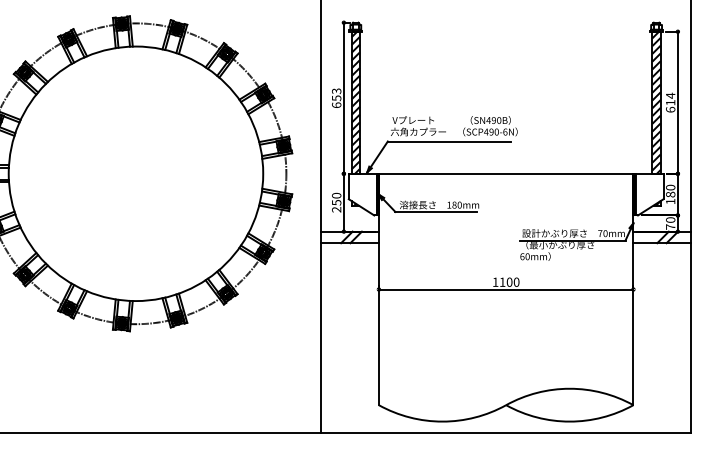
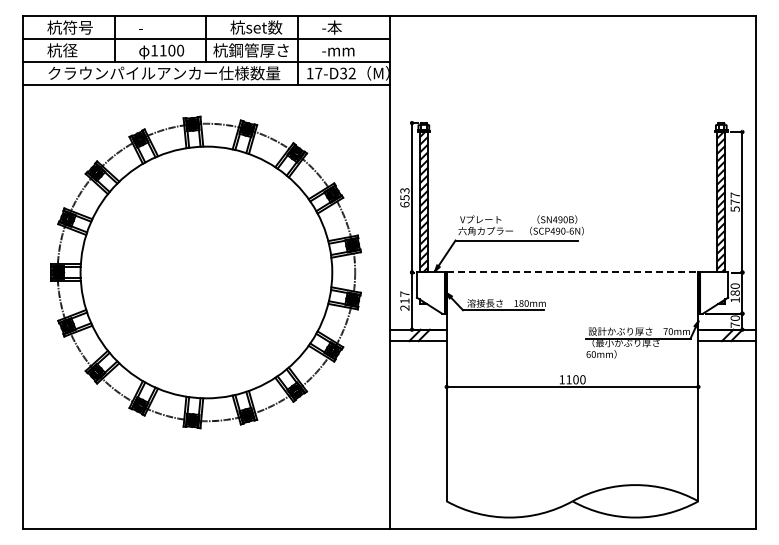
text: (669, 103) -> (734, 202), 614 -> 577
line: (506, 173) -> (572, 272), solid -> dashed
text: (336, 199) -> (404, 297), 250 -> 217

